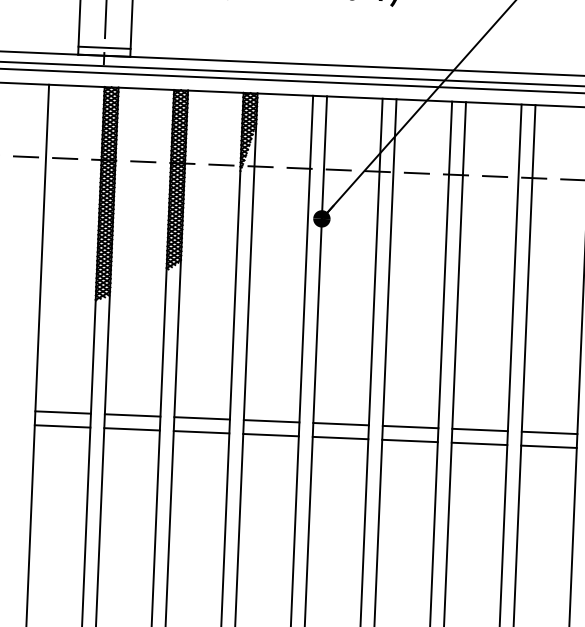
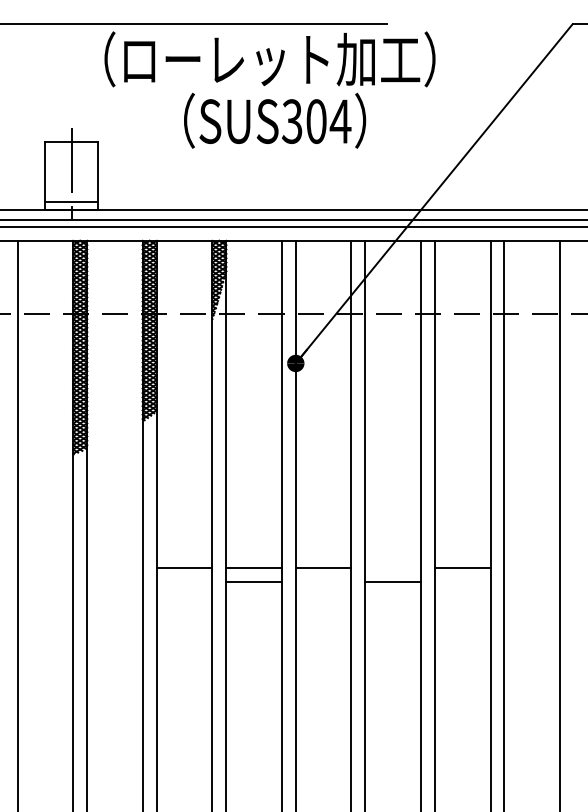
line: (63, 412) -> (45, 567), removed
line: (132, 415) -> (114, 567), removed
line: (62, 426) -> (45, 581), removed
line: (409, 426) -> (392, 567), removed
line: (131, 429) -> (114, 581), removed
line: (201, 432) -> (184, 581), removed
line: (549, 432) -> (532, 567), removed
line: (340, 437) -> (323, 581), removed
line: (479, 443) -> (462, 581), removed
line: (549, 446) -> (532, 581), removed

